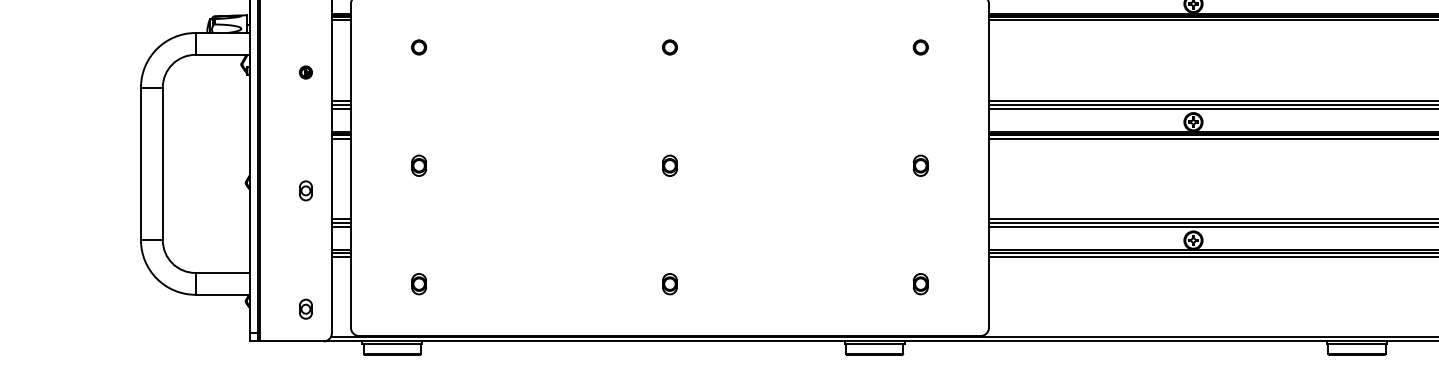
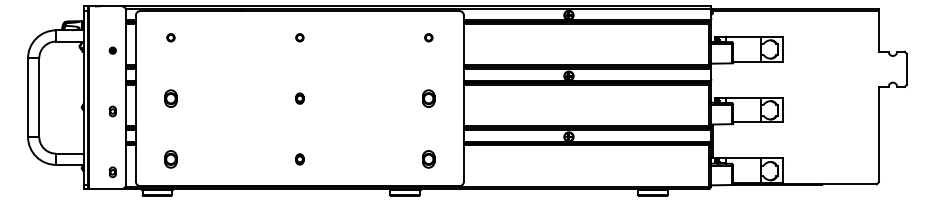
part: (418, 165) -> (170, 98), size x1.6
part: (920, 165) -> (428, 98), size x1.6
part: (418, 284) -> (170, 159), size x1.6
part: (920, 284) -> (428, 159), size x1.6

